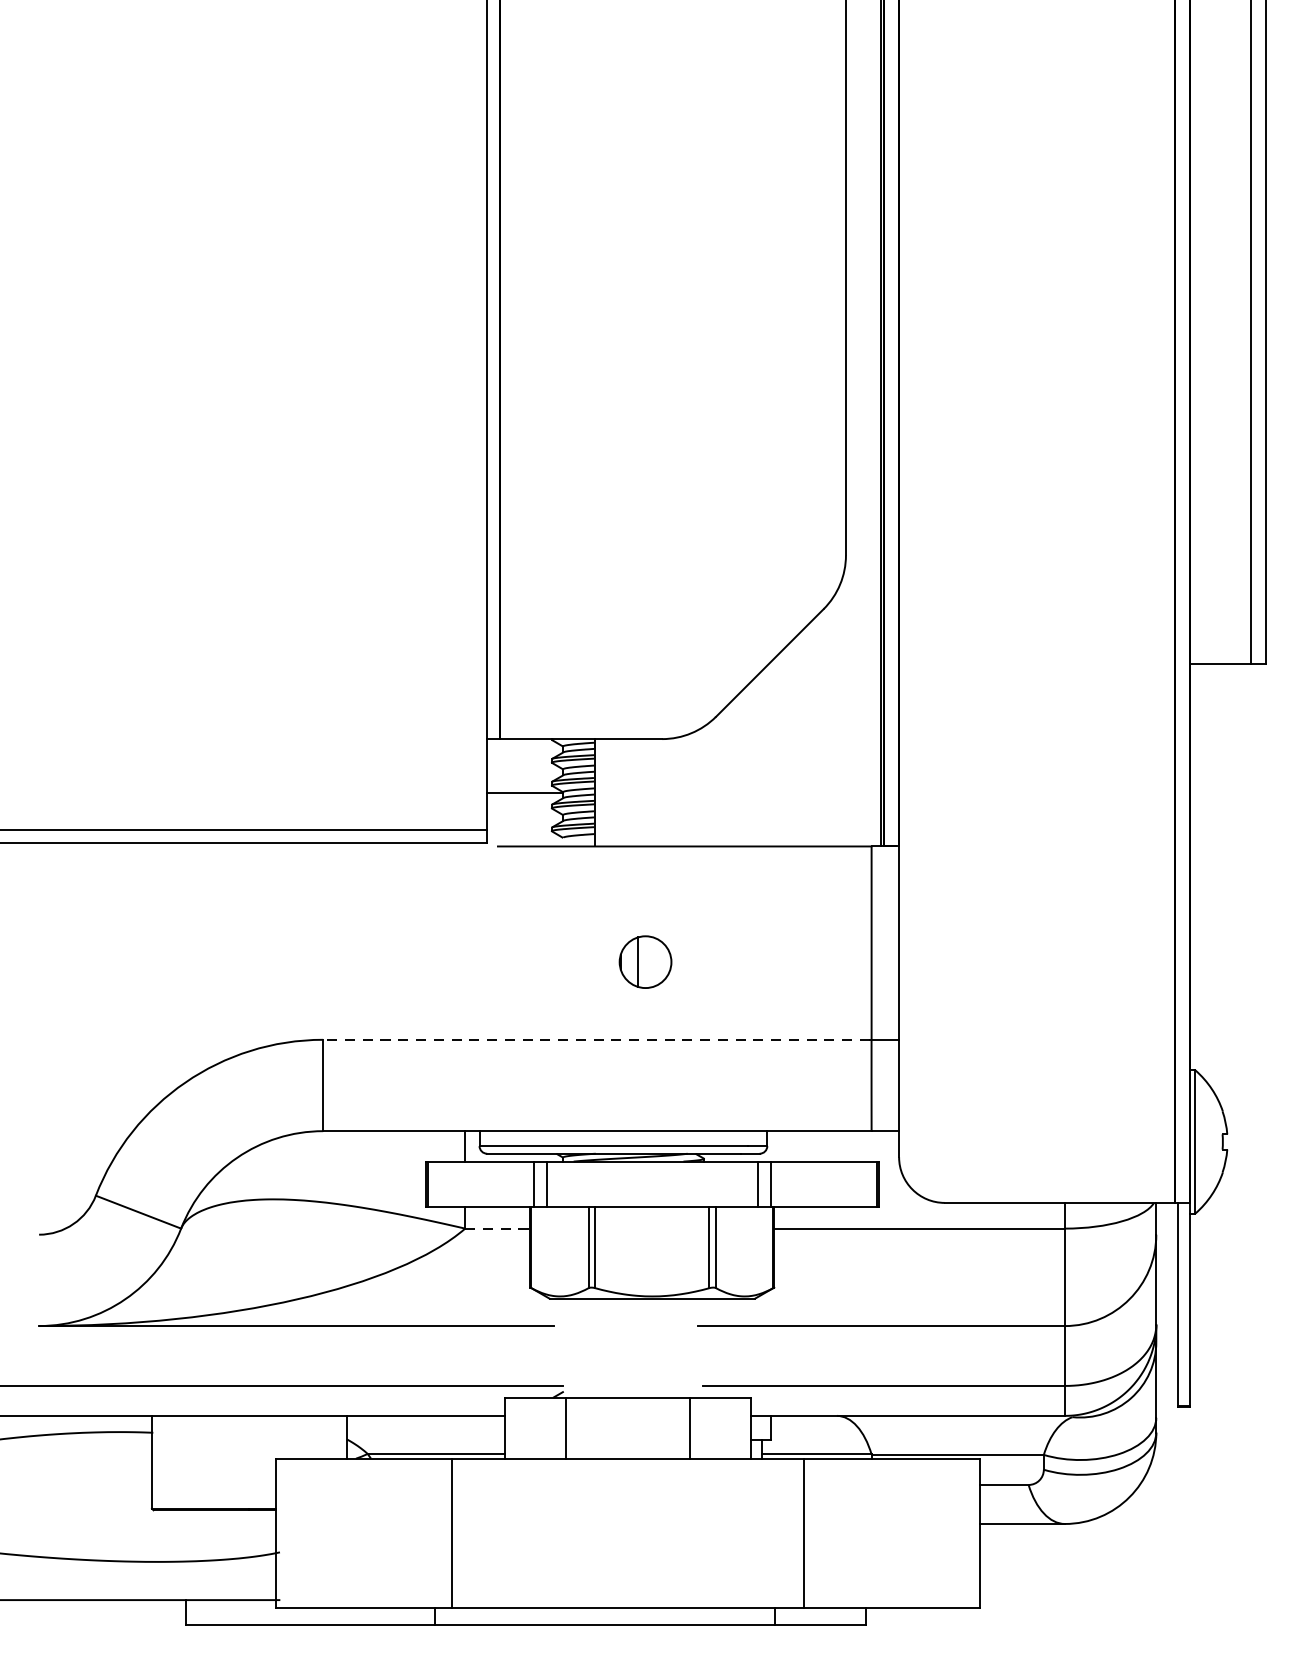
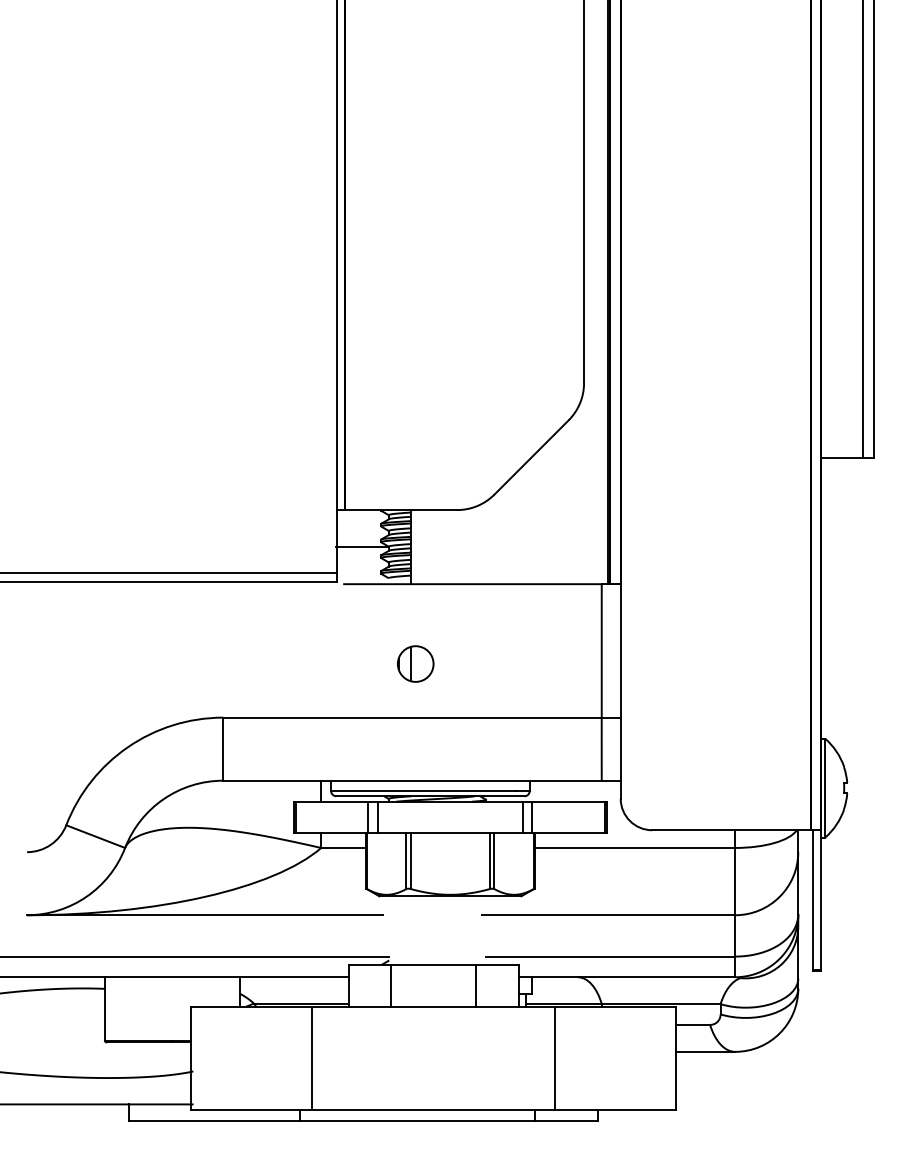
part: (645, 961) -> (415, 663), moved
line: (596, 1039) -> (411, 717), dashed -> solid
line: (497, 1227) -> (343, 847), dashed -> solid

